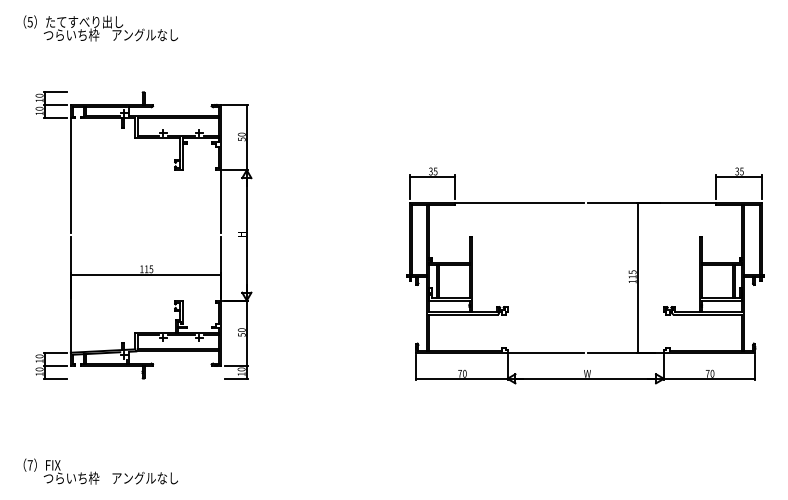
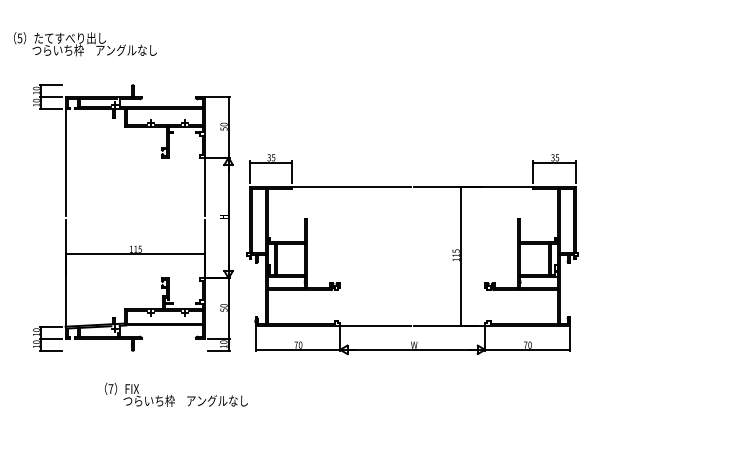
text: (100, 28) -> (85, 44), moved
part: (628, 276) -> (452, 255), moved
text: (100, 471) -> (176, 394), moved

